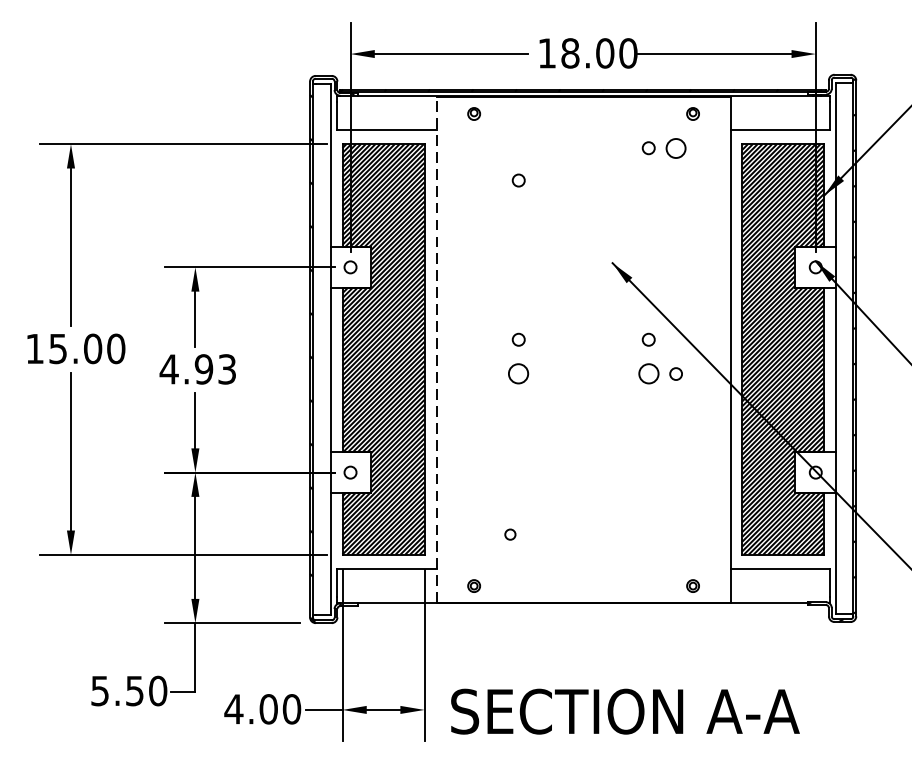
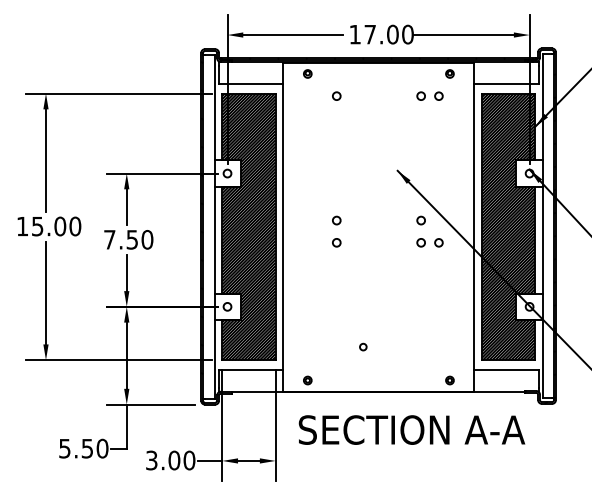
text: (570, 53) -> (370, 34), 18.00 -> 17.00
circle: (675, 147) -> (438, 95), size x0.62
circle: (518, 179) -> (336, 95), moved
line: (436, 348) -> (283, 226), dashed -> solid
text: (198, 368) -> (128, 239), 4.93 -> 7.50
circle: (518, 373) -> (336, 242), size x0.62
circle: (647, 373) -> (420, 242), size x0.62
circle: (510, 533) -> (363, 346), moved
text: (233, 709) -> (151, 460), 4.00 -> 3.00
text: (624, 710) -> (411, 429), moved

